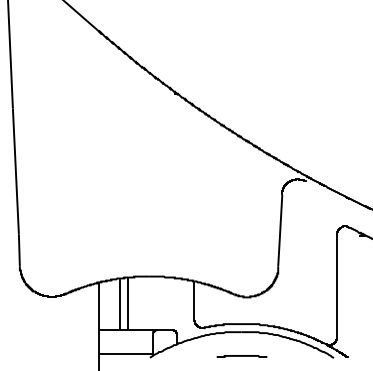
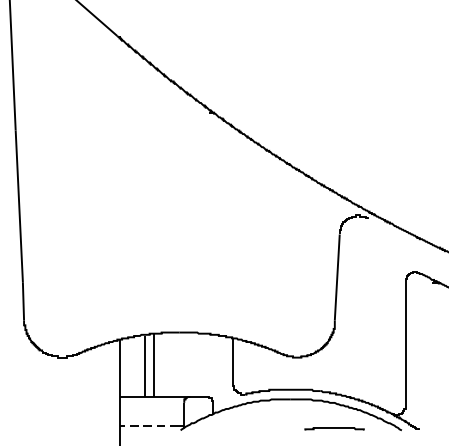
line: (123, 353) -> (148, 425), solid -> dashed
line: (241, 356) -> (333, 428), moved

